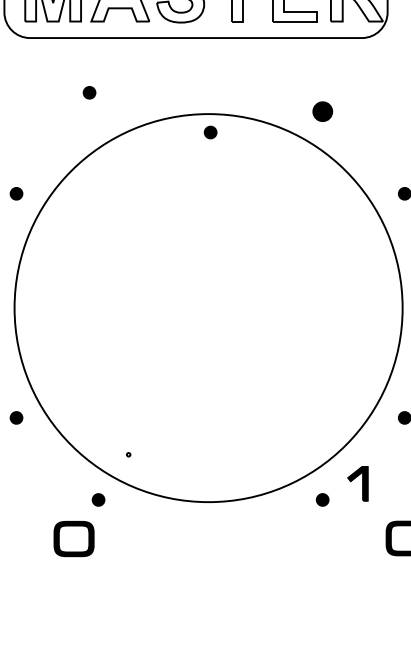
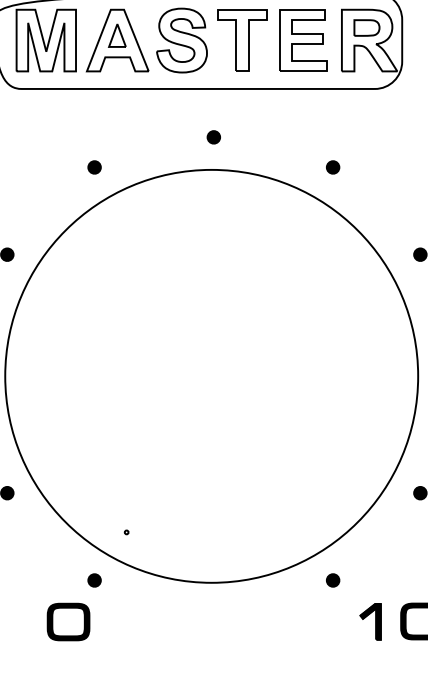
part: (89, 92) -> (94, 167), moved
part: (322, 111) -> (332, 167), size x0.62
part: (210, 132) -> (213, 137), moved
part: (357, 483) -> (370, 621), moved

